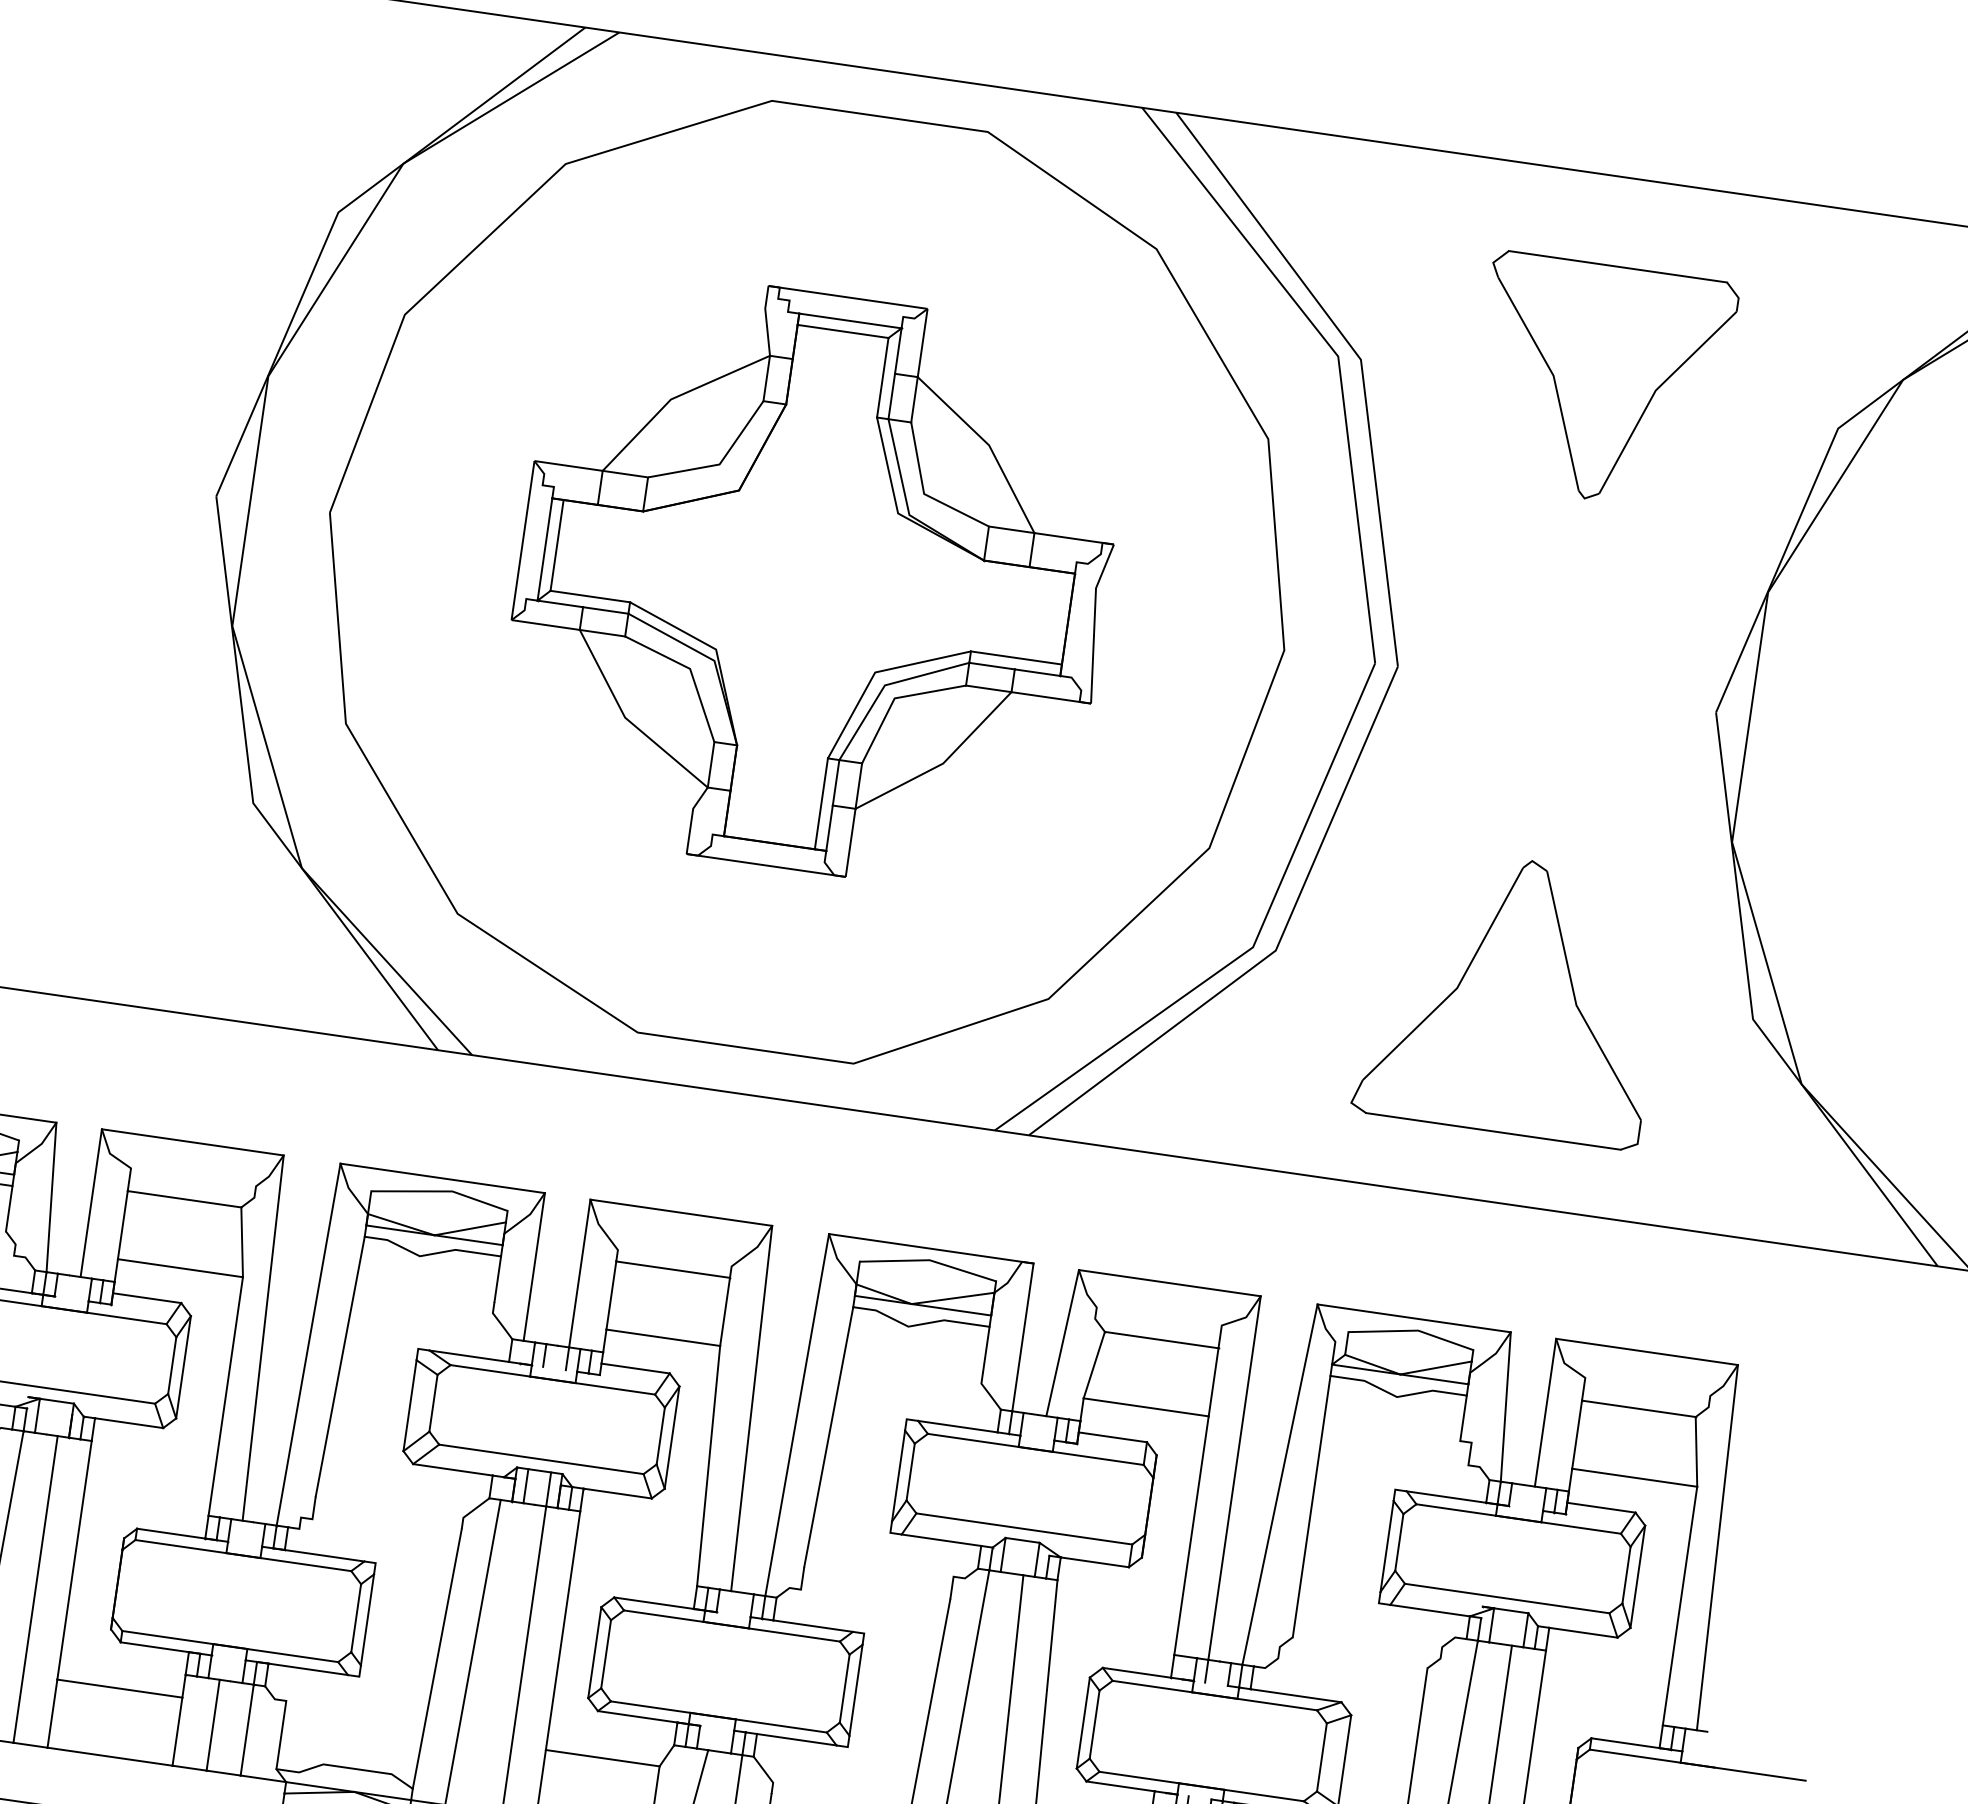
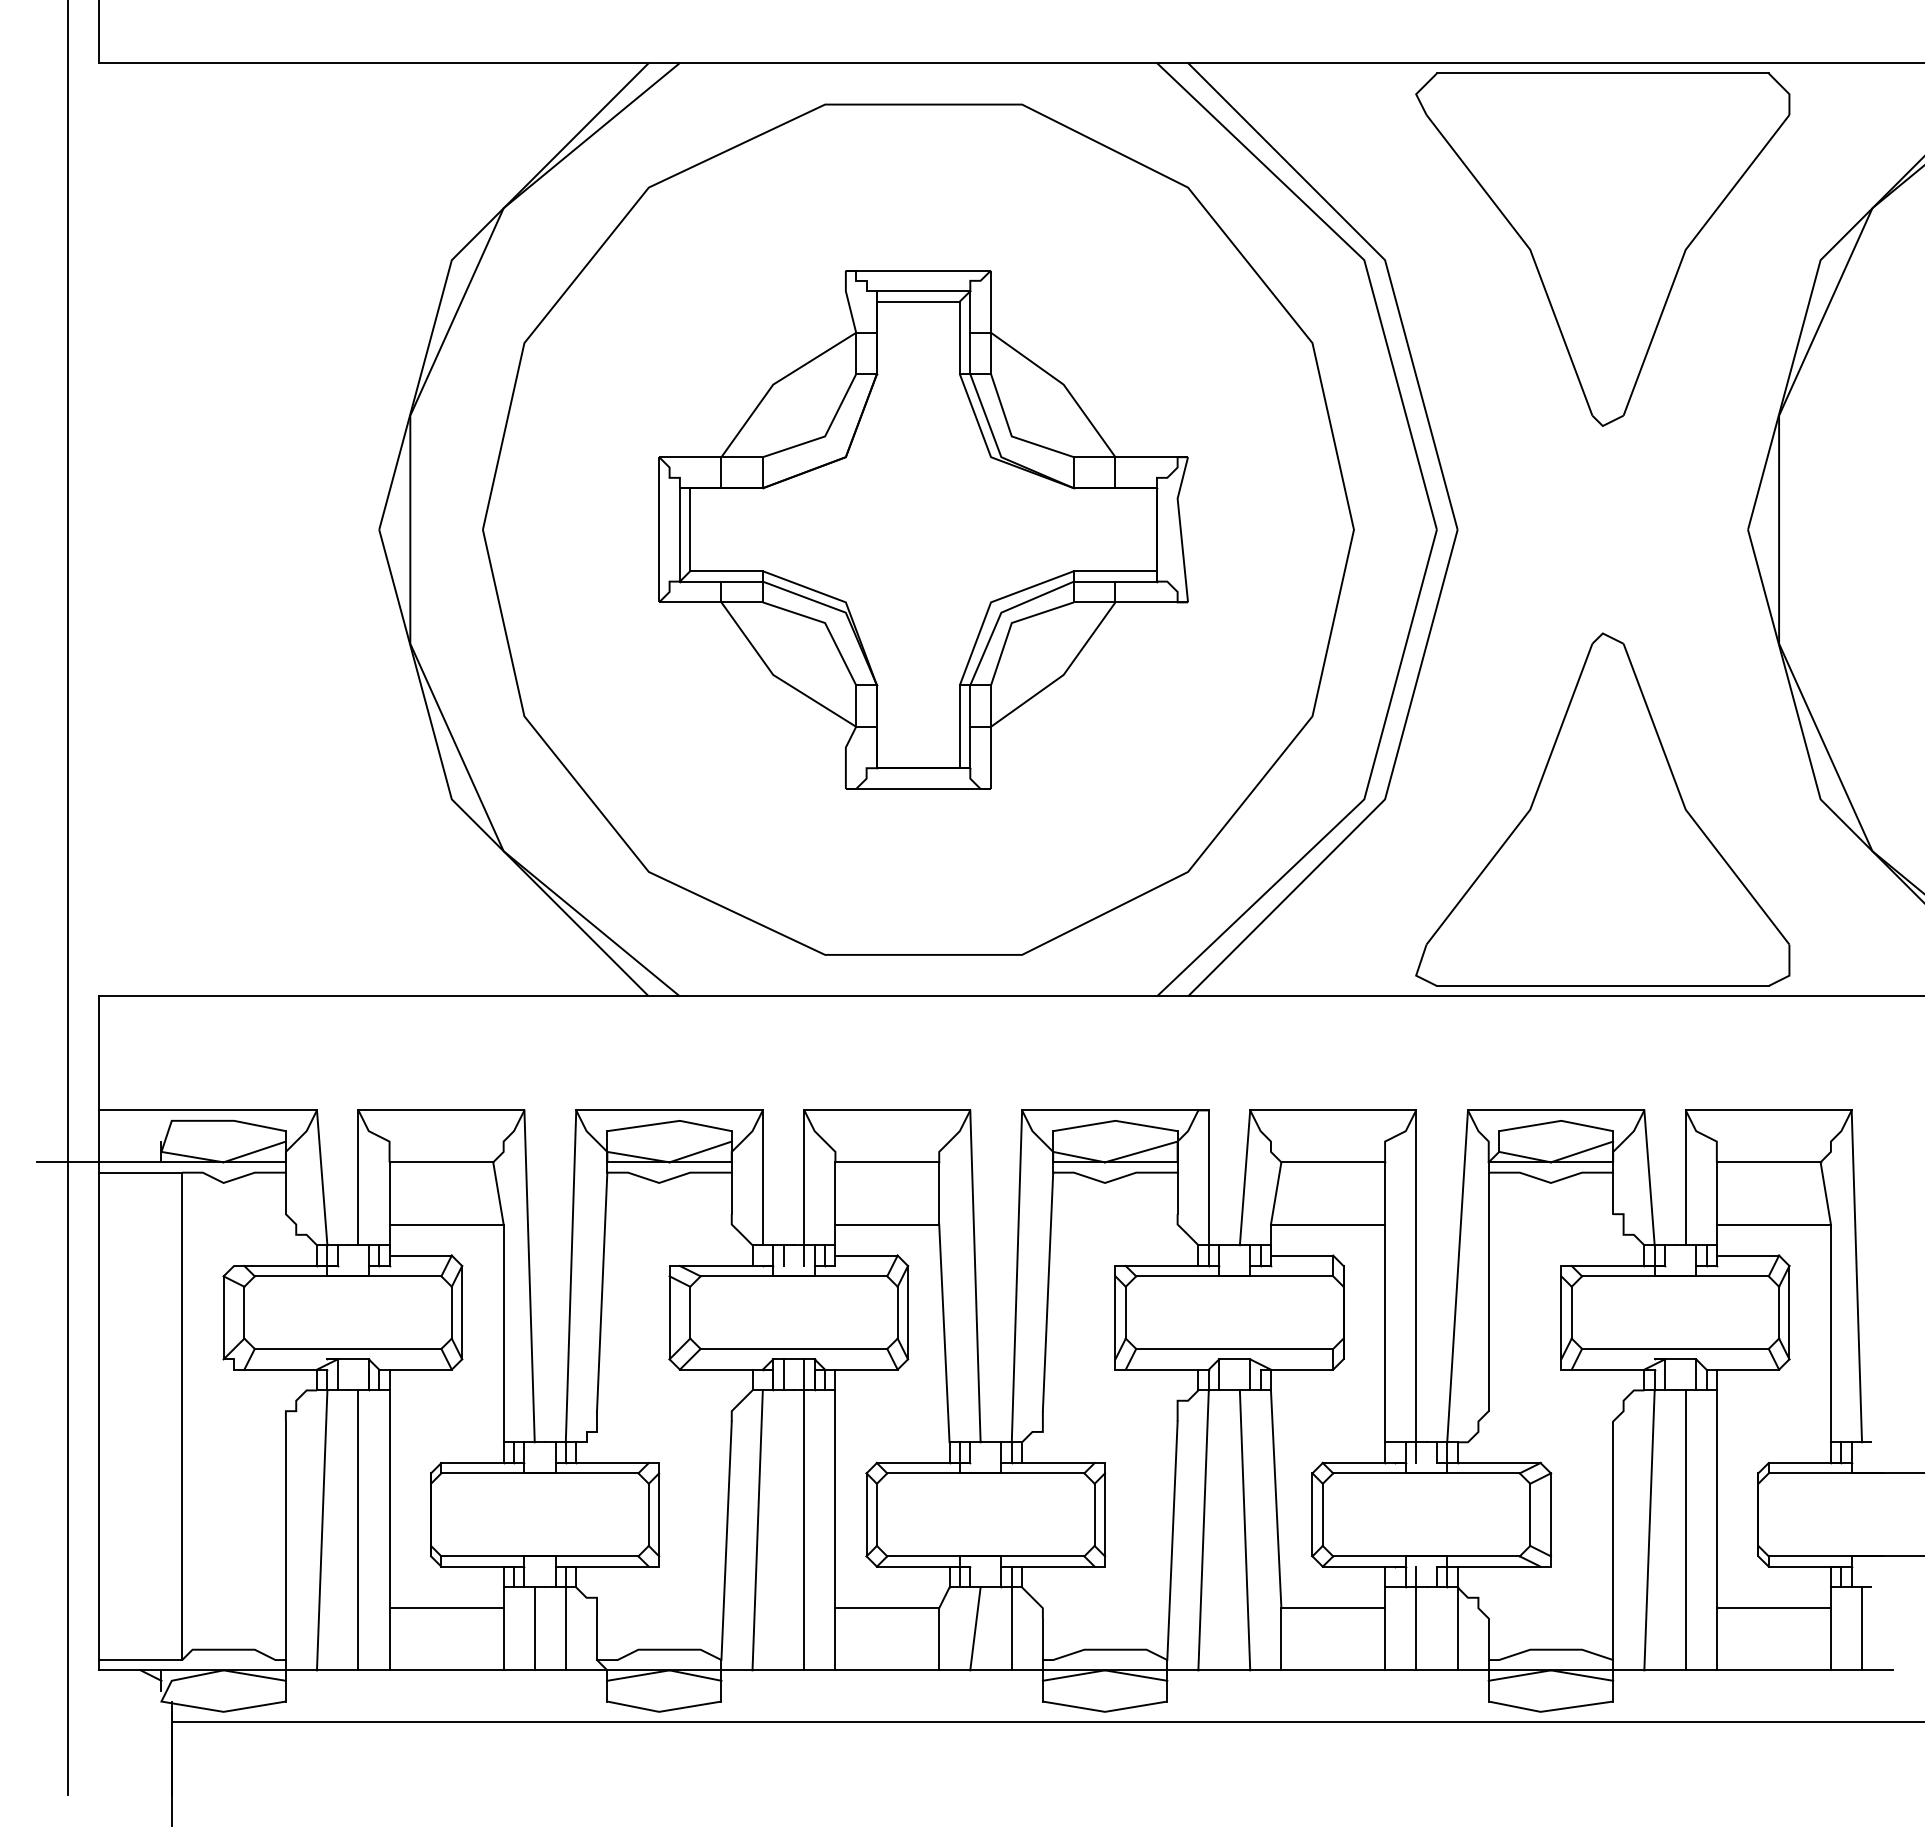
part: (1600, 382) -> (1602, 249), size x1.67
part: (1512, 995) -> (1602, 809), size x1.43

